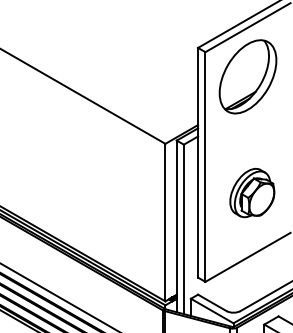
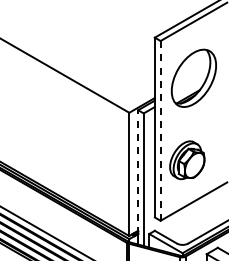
part: (247, 75) -> (193, 77), moved
line: (205, 166) -> (160, 130), solid -> dashed
part: (252, 193) -> (187, 160), moved
line: (177, 220) -> (138, 172), solid -> dashed

